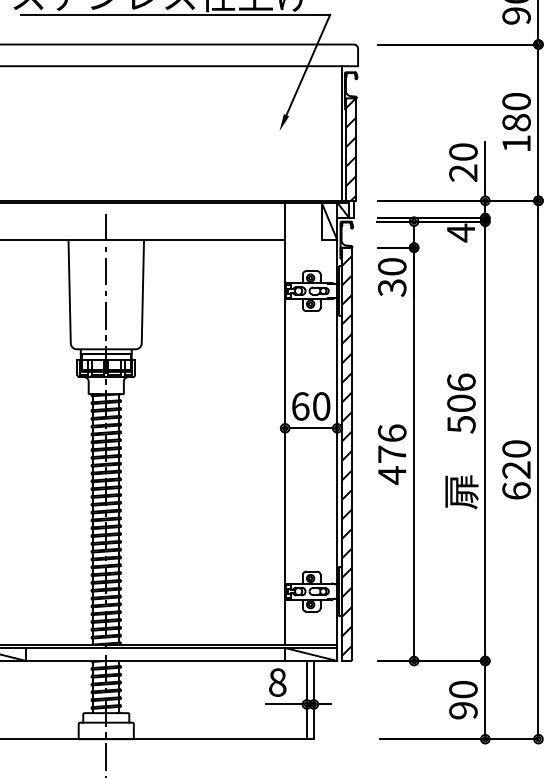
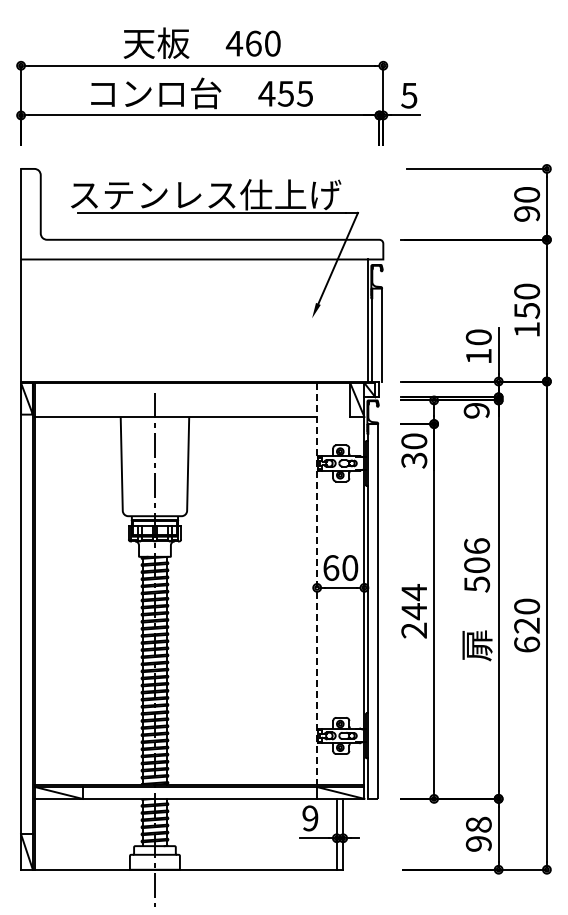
text: (515, 122) -> (526, 310), 180 -> 150
hatch: (350, 148) -> (376, 334), removed
text: (463, 173) -> (478, 356), 20 -> 10
text: (460, 232) -> (476, 410), 4 -> 9
line: (285, 423) -> (317, 583), solid -> dashed
text: (392, 454) -> (414, 611), 476 -> 244
hatch: (346, 455) -> (372, 612), removed
text: (277, 682) -> (310, 818), 8 -> 9
text: (463, 689) -> (478, 824), 90 -> 98

